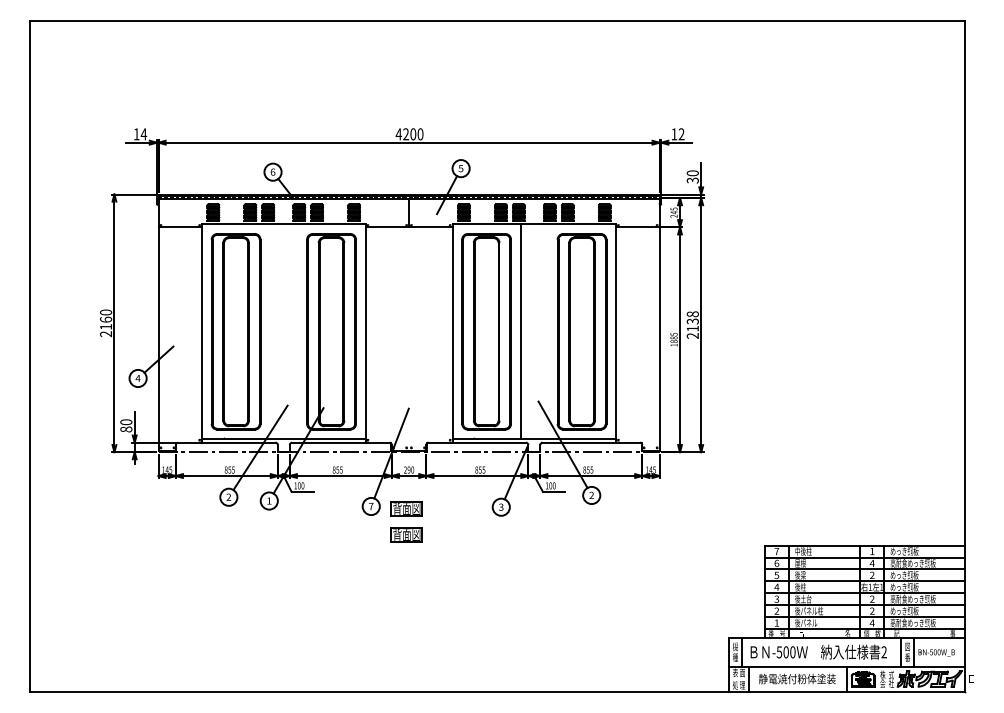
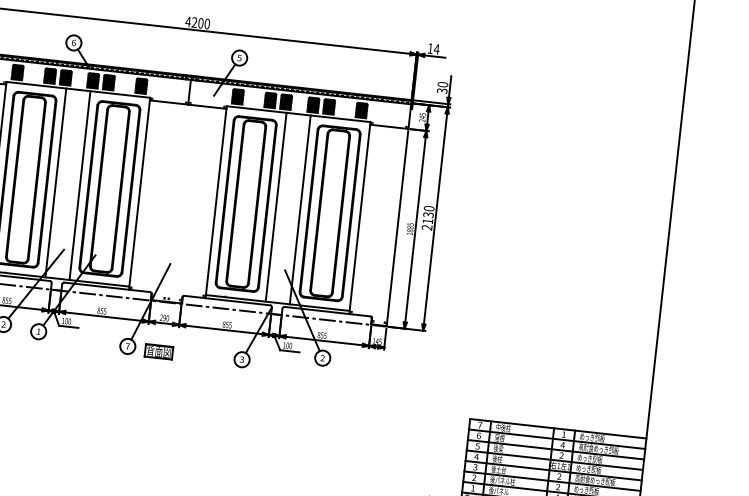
text: (681, 134) -> (436, 49), 12 -> 14
text: (692, 314) -> (428, 208), 2138 -> 2130
line: (270, 331) -> (56, 182), added
line: (297, 331) -> (79, 185), added
line: (548, 331) -> (300, 209), added
part: (406, 534) -> (156, 374), removed

